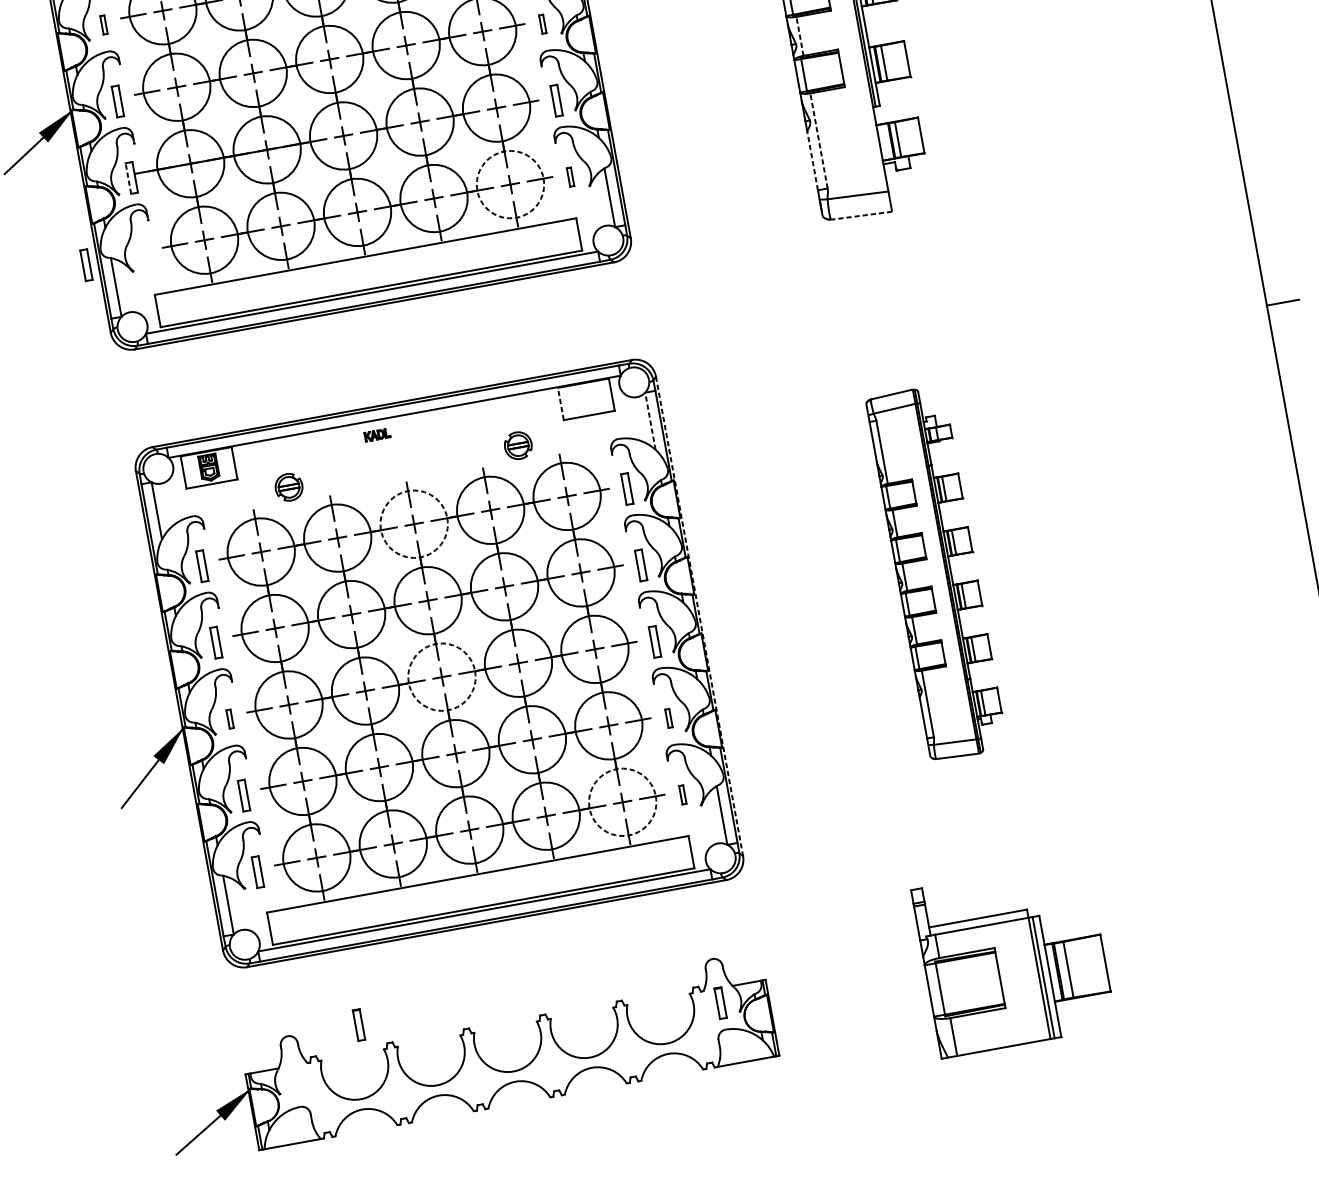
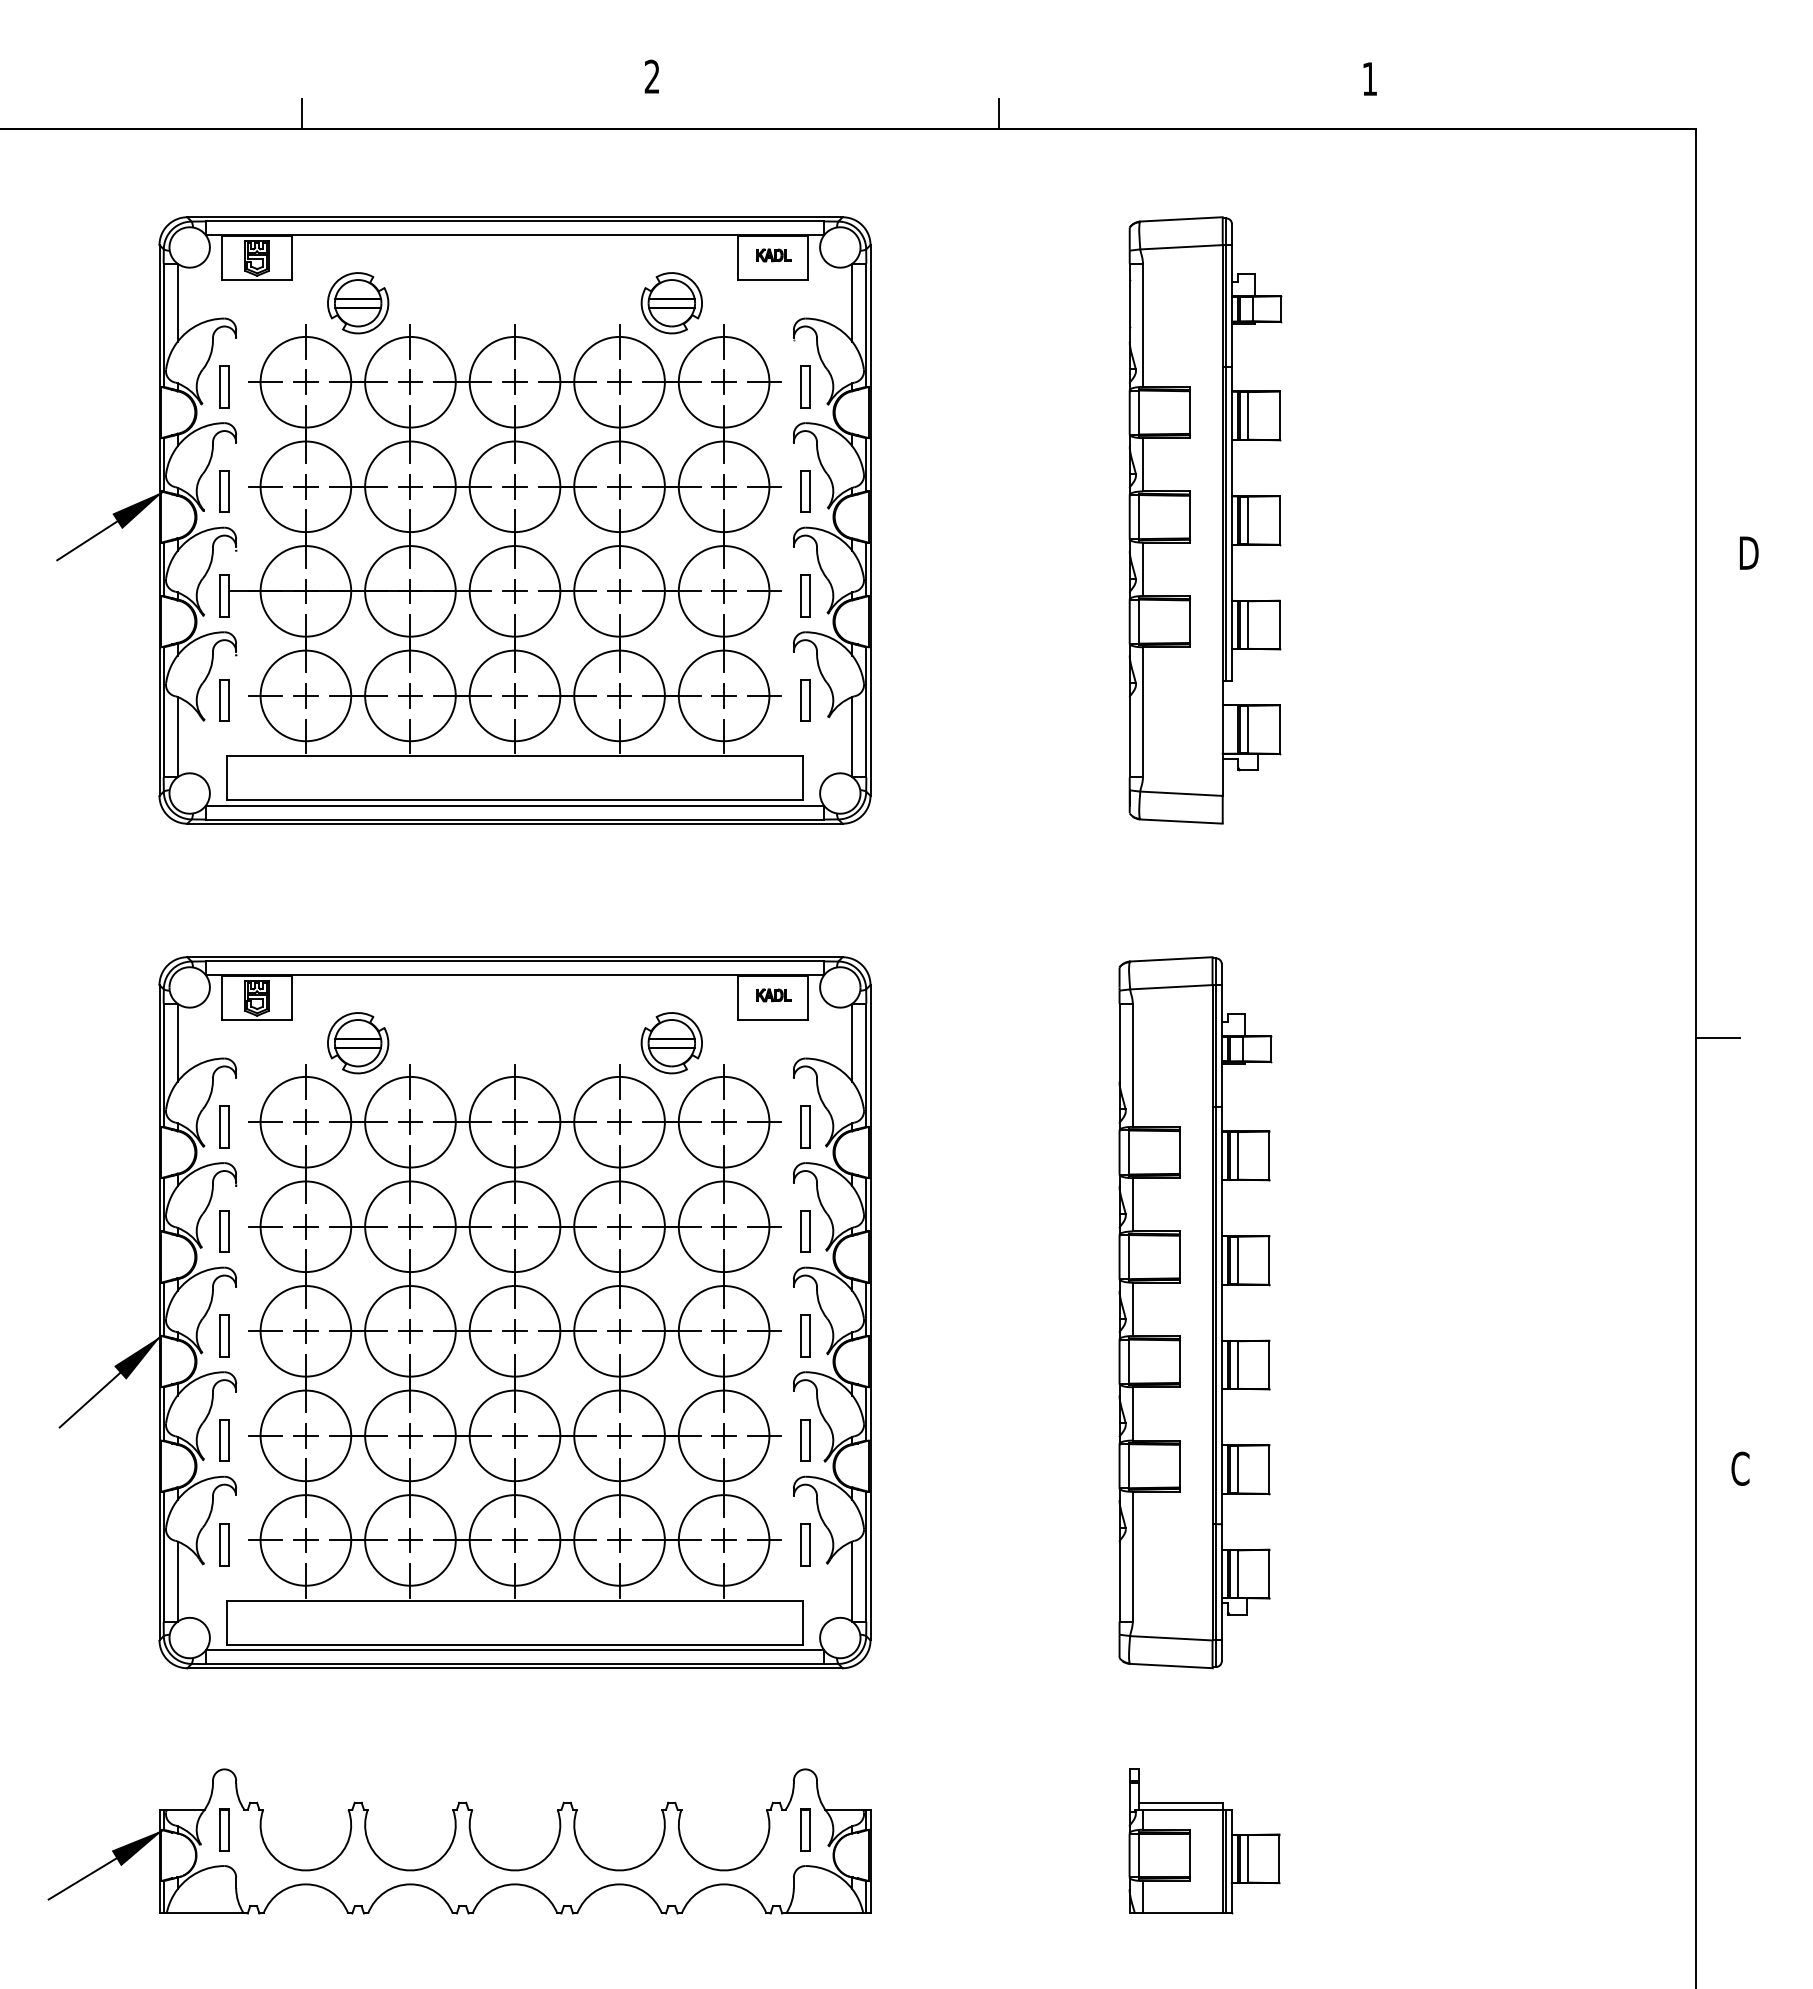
part: (103, 24) -> (224, 386), size x1.67
part: (542, 24) -> (805, 491), size x1.67
line: (799, 36) -> (1142, 569), dashed -> solid
line: (818, 140) -> (1142, 711), dashed -> solid
line: (812, 160) -> (1129, 736), dashed -> solid
part: (570, 177) -> (805, 700), size x1.67
line: (128, 178) -> (219, 596), dashed -> solid
circle: (509, 184) -> (723, 695), dashed -> solid
line: (861, 215) -> (1181, 821), dashed -> solid
part: (86, 265) -> (224, 700), moved
line: (561, 403) -> (738, 997), dashed -> solid
line: (650, 421) -> (852, 1042), dashed -> solid
part: (377, 435) -> (773, 995), moved
part: (518, 445) -> (671, 1043), size x1.67
part: (289, 487) -> (358, 1043), size x1.67
circle: (413, 523) -> (514, 1121), dashed -> solid
part: (937, 572) -> (1195, 1312), size x1.43
line: (699, 616) -> (870, 1312), dashed -> solid
circle: (441, 677) -> (514, 1331), dashed -> solid
part: (230, 718) -> (224, 1335), size x1.67
part: (668, 718) -> (805, 1440), size x1.67
part: (682, 794) -> (805, 1544), size x1.67
circle: (622, 802) -> (723, 1540), dashed -> solid
part: (1014, 958) -> (1204, 1841), size x0.62
part: (358, 1024) -> (224, 1829), moved

